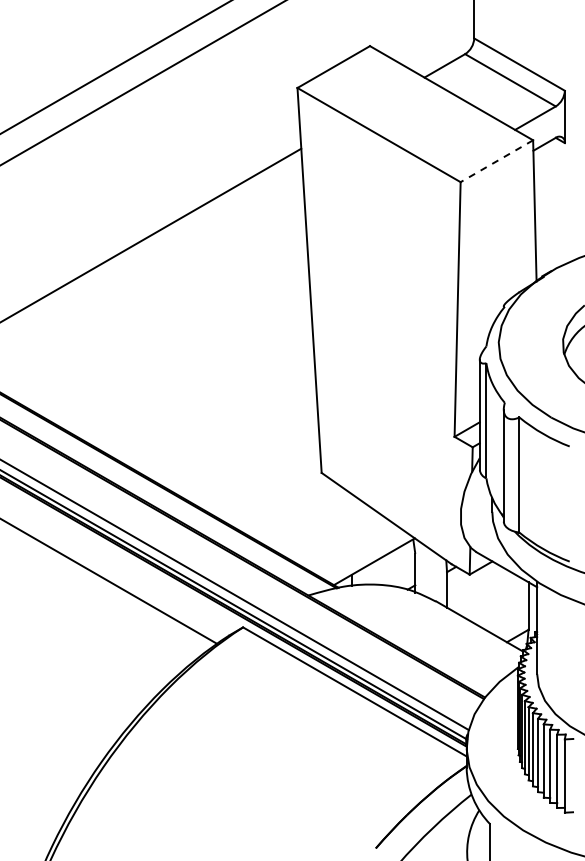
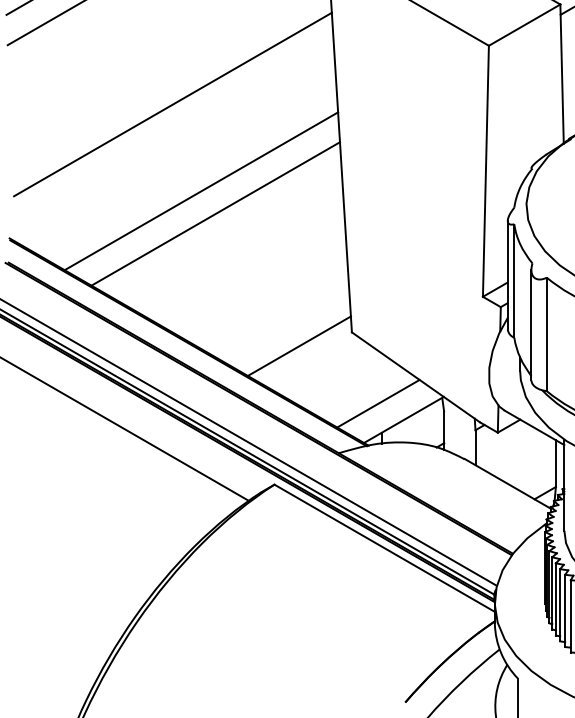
line: (496, 161) -> (524, 25), dashed -> solid
line: (168, 329) -> (200, 191), added
line: (183, 352) -> (215, 213), added
line: (268, 486) -> (299, 345), added
line: (348, 545) -> (378, 403), added

